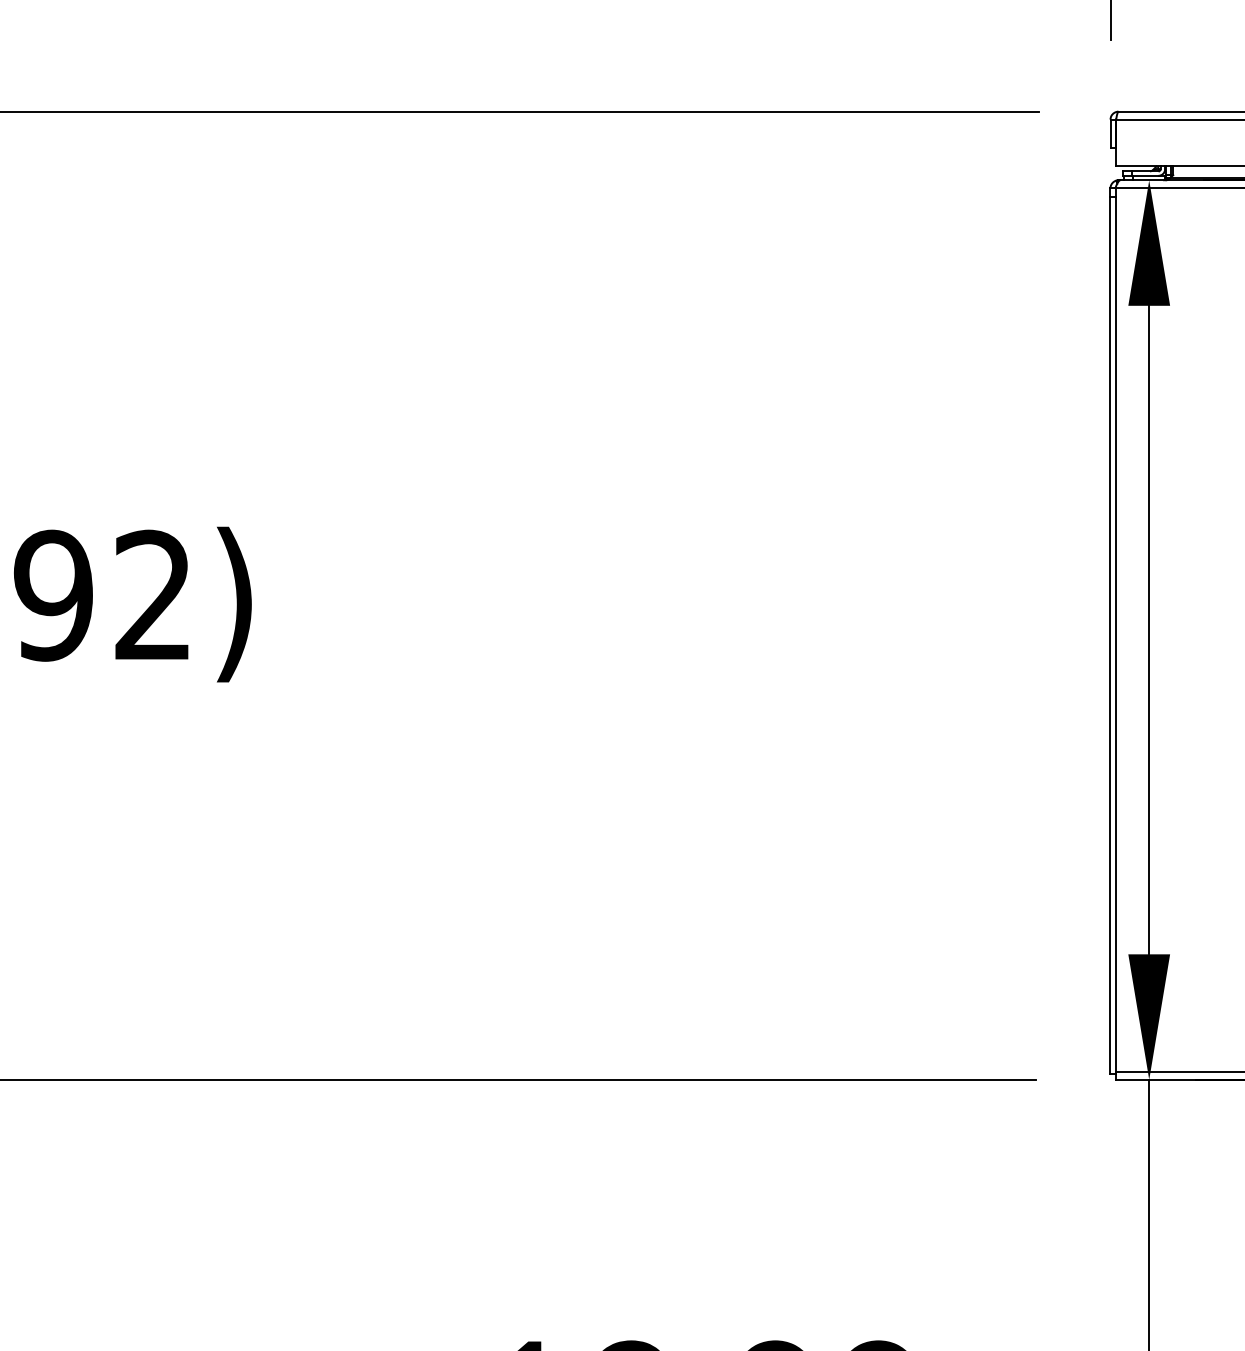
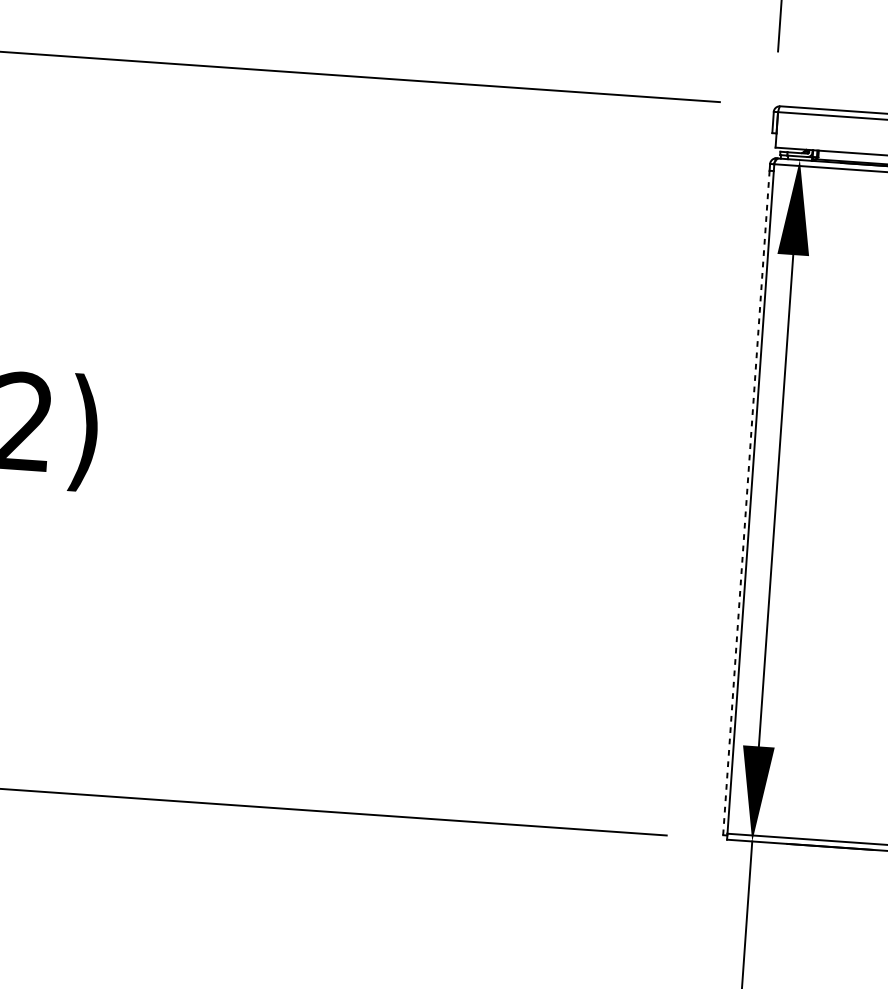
line: (1110, 636) -> (746, 503), solid -> dashed

